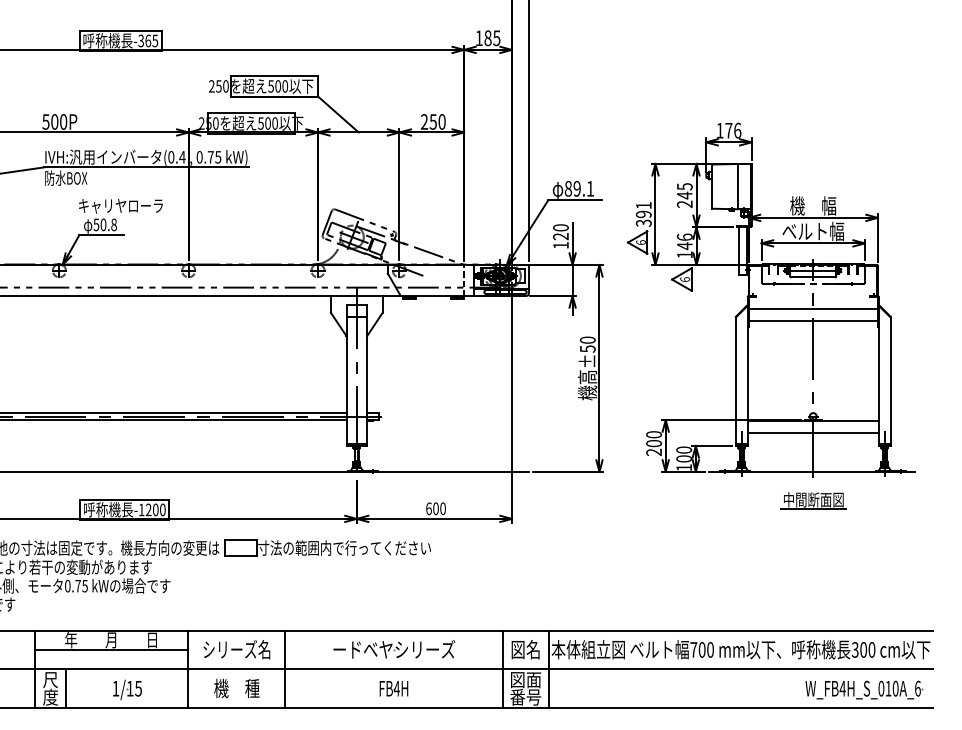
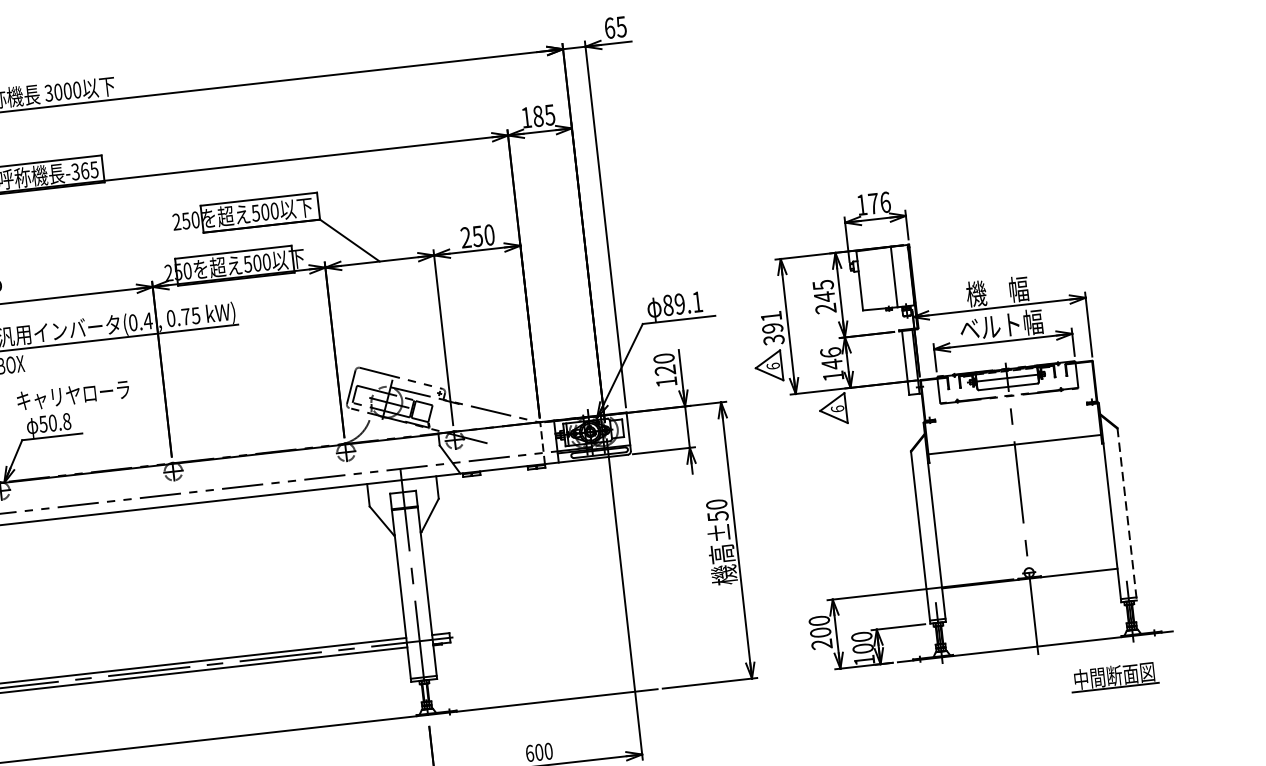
line: (812, 308) -> (1011, 428), removed
line: (890, 381) -> (1127, 514), solid -> dashed
line: (812, 432) -> (1030, 594), removed
part: (813, 500) -> (1114, 676), moved

